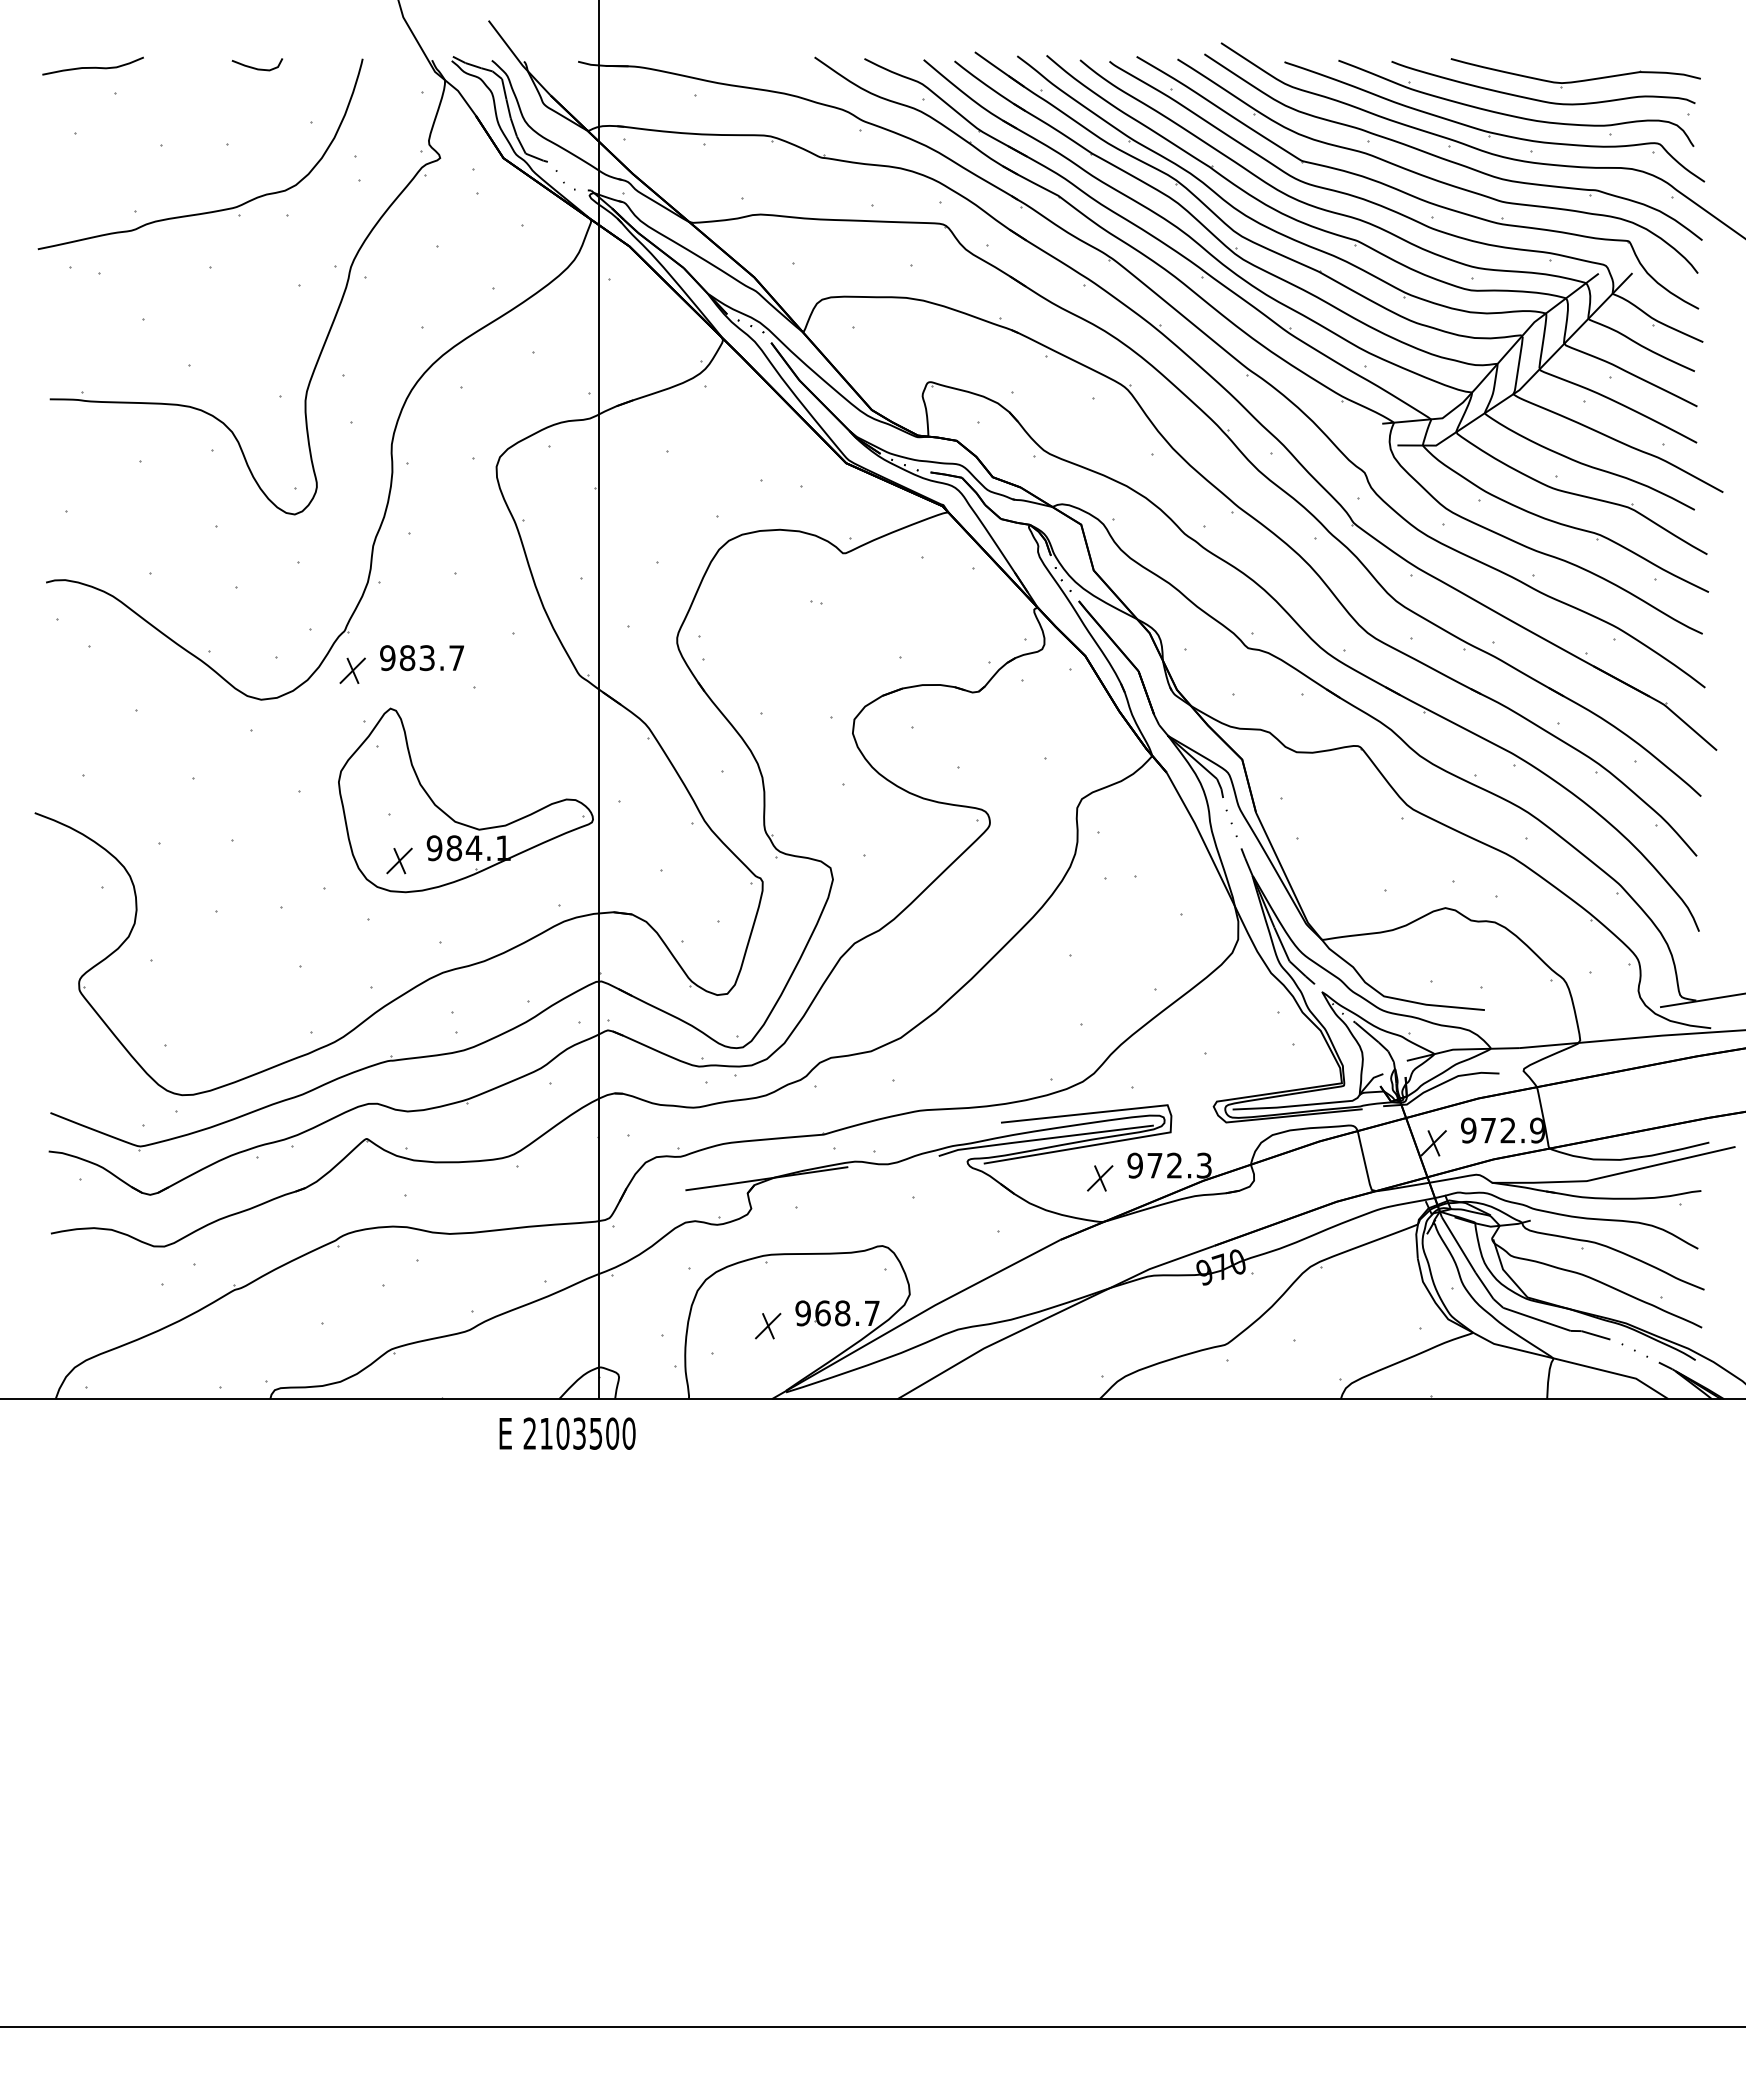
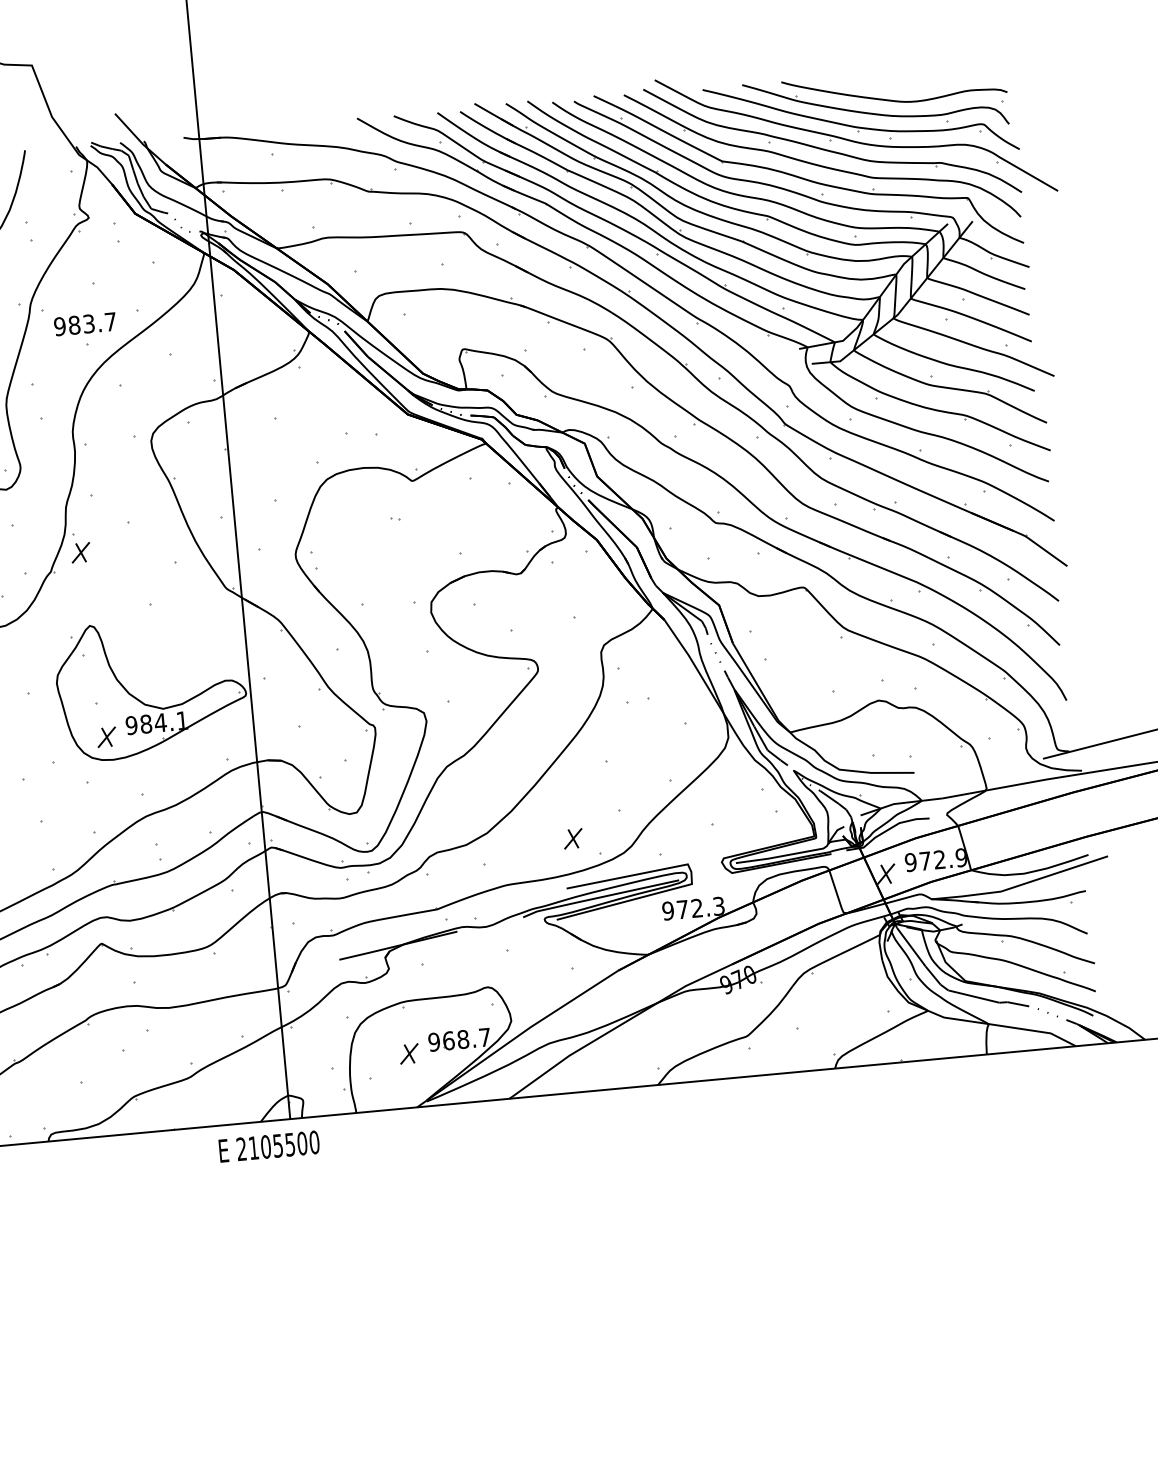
part: (1576, 80) -> (918, 83), removed
part: (422, 658) -> (85, 324), moved
part: (352, 670) -> (80, 552), moved
part: (1100, 1178) -> (573, 838), moved
text: (579, 1433) -> (278, 1145), 2103500 -> 2105500

